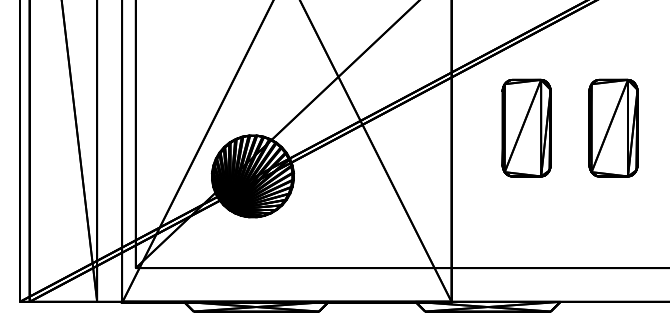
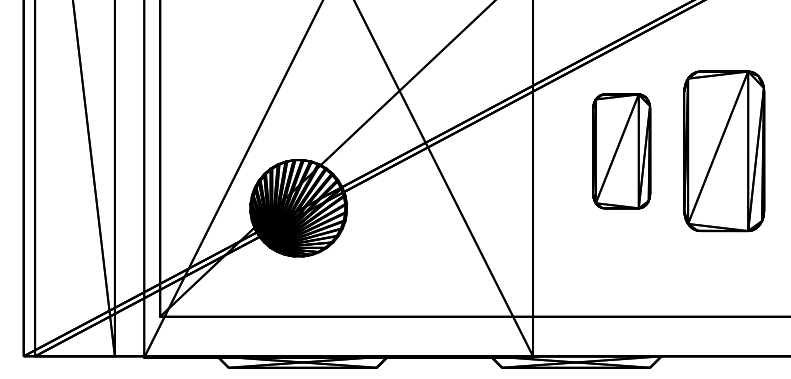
part: (612, 128) -> (723, 151), size x1.4

